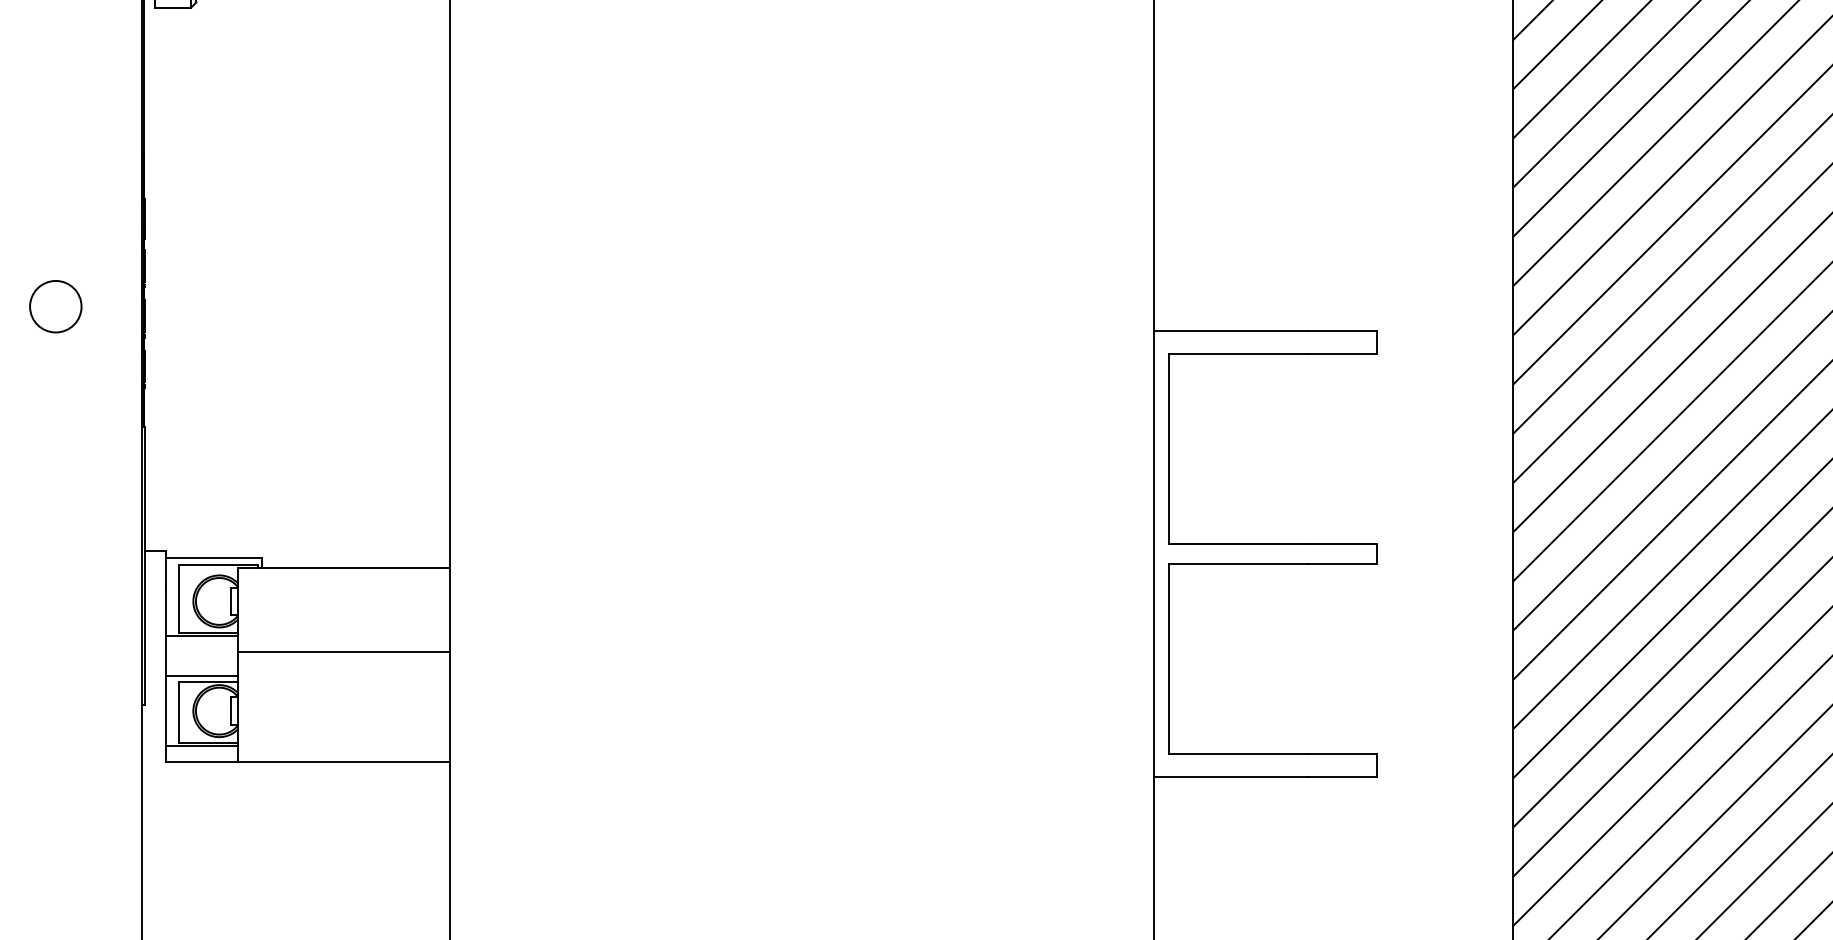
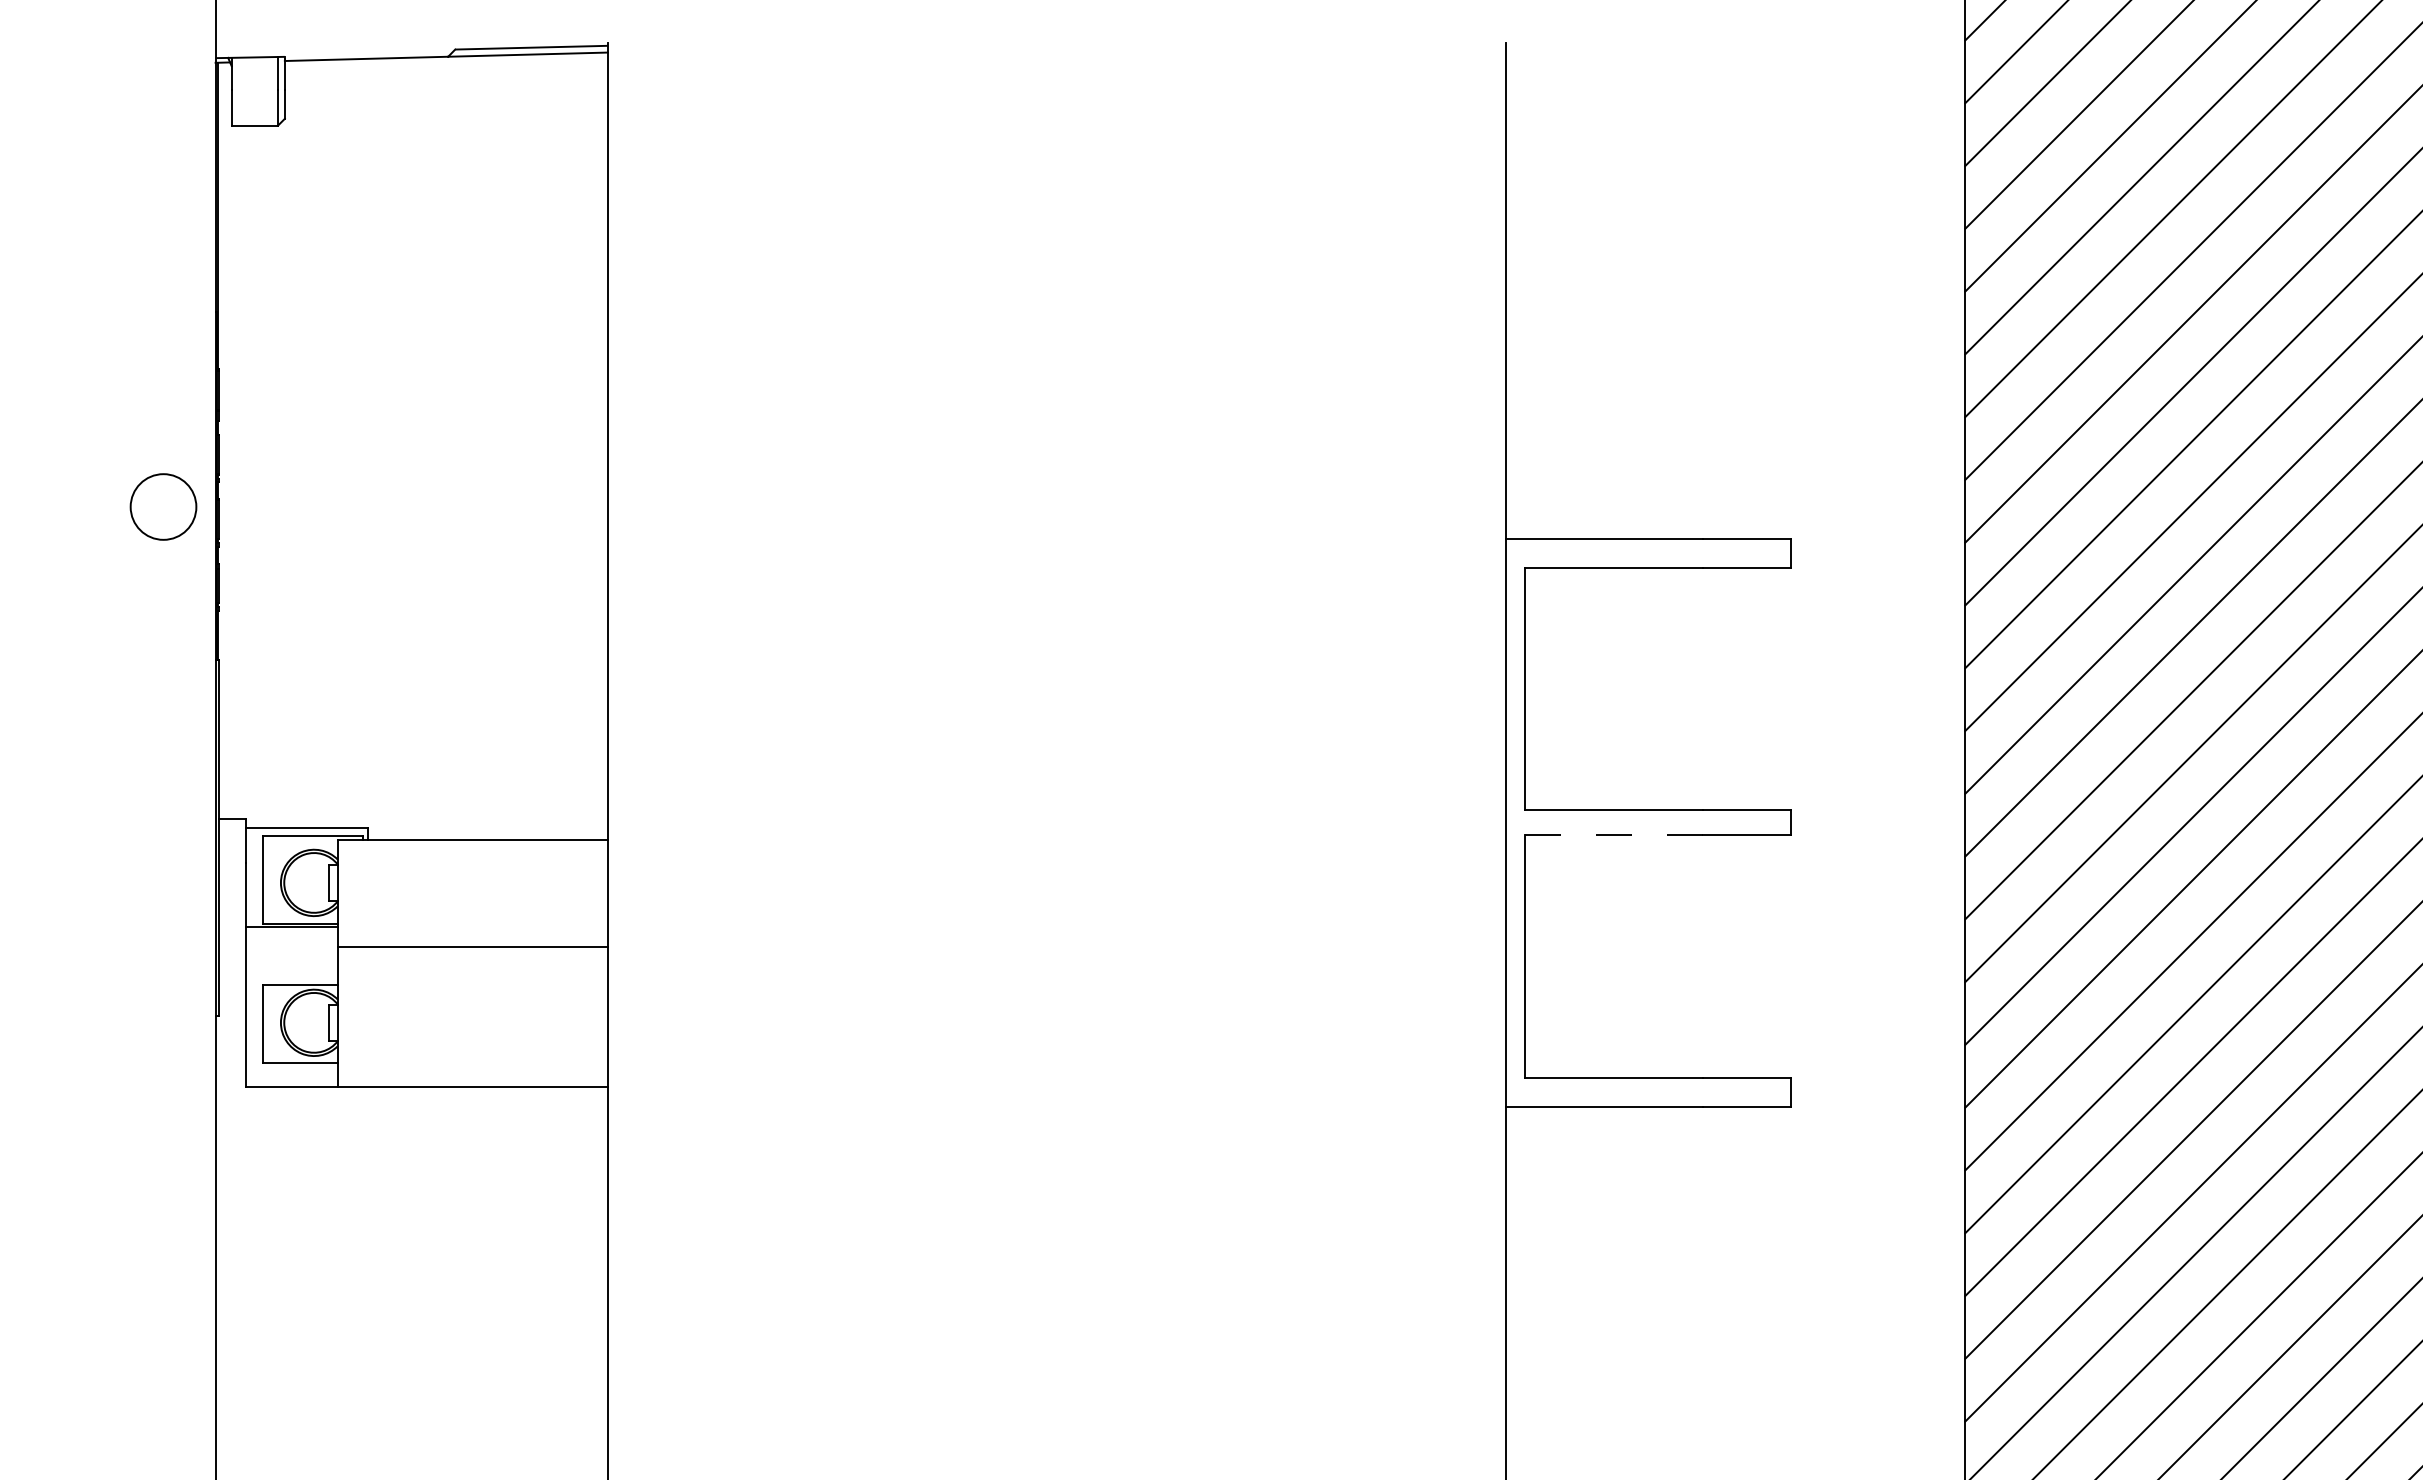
circle: (55, 306) -> (163, 506), moved
line: (1238, 564) -> (1613, 835), solid -> dashed
line: (201, 676) -> (291, 978), removed
line: (201, 746) -> (291, 1067), removed

